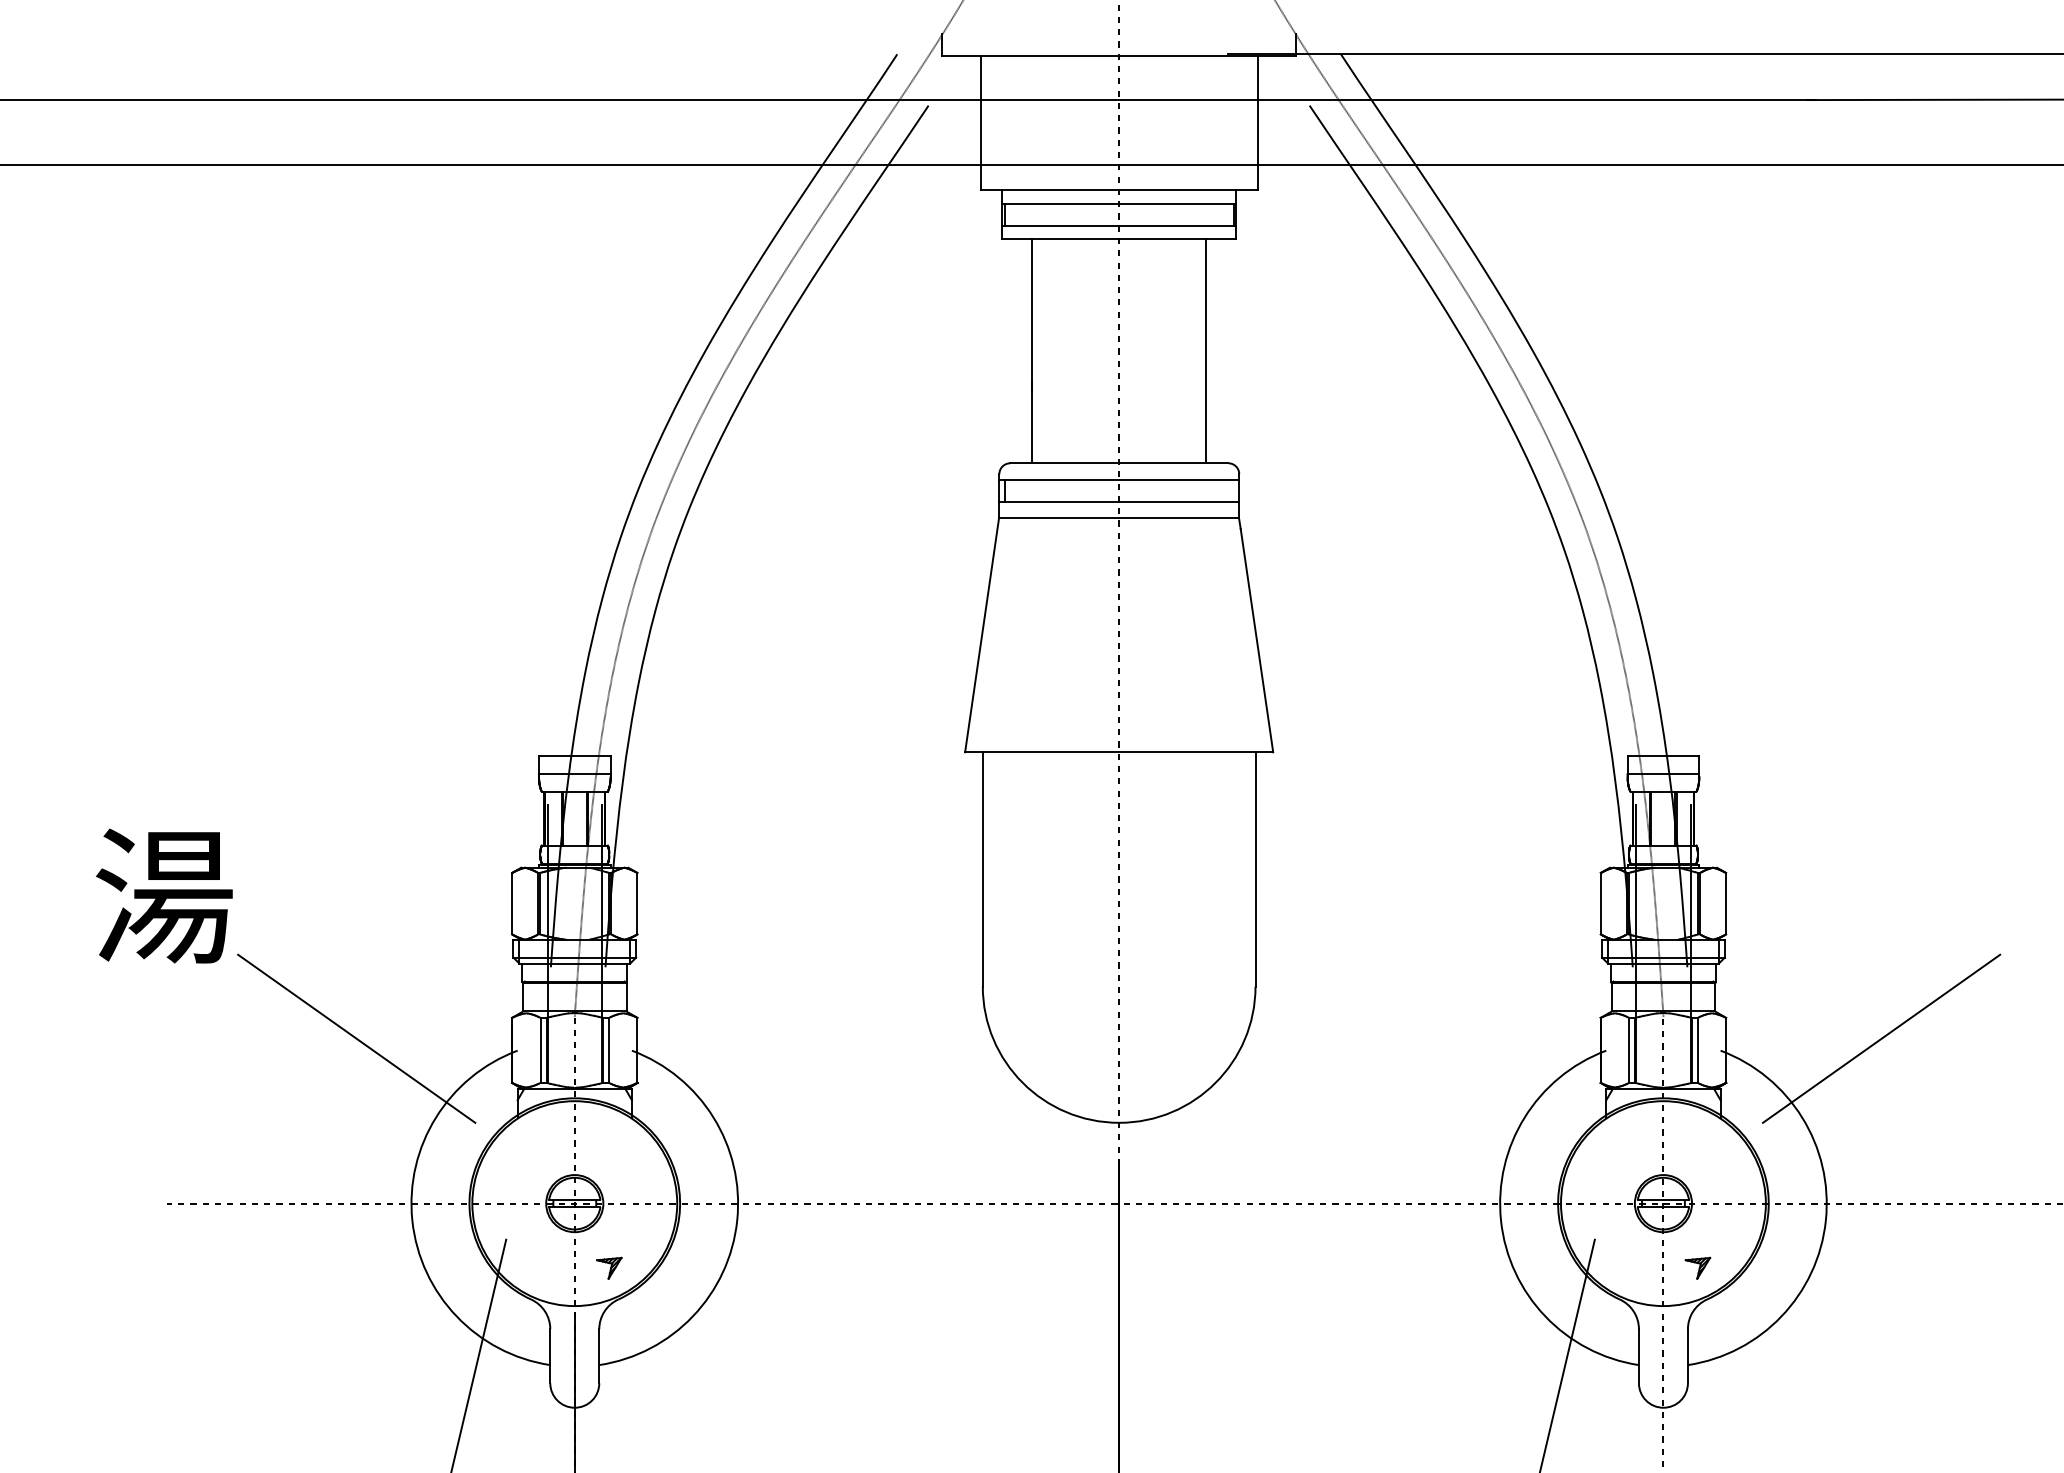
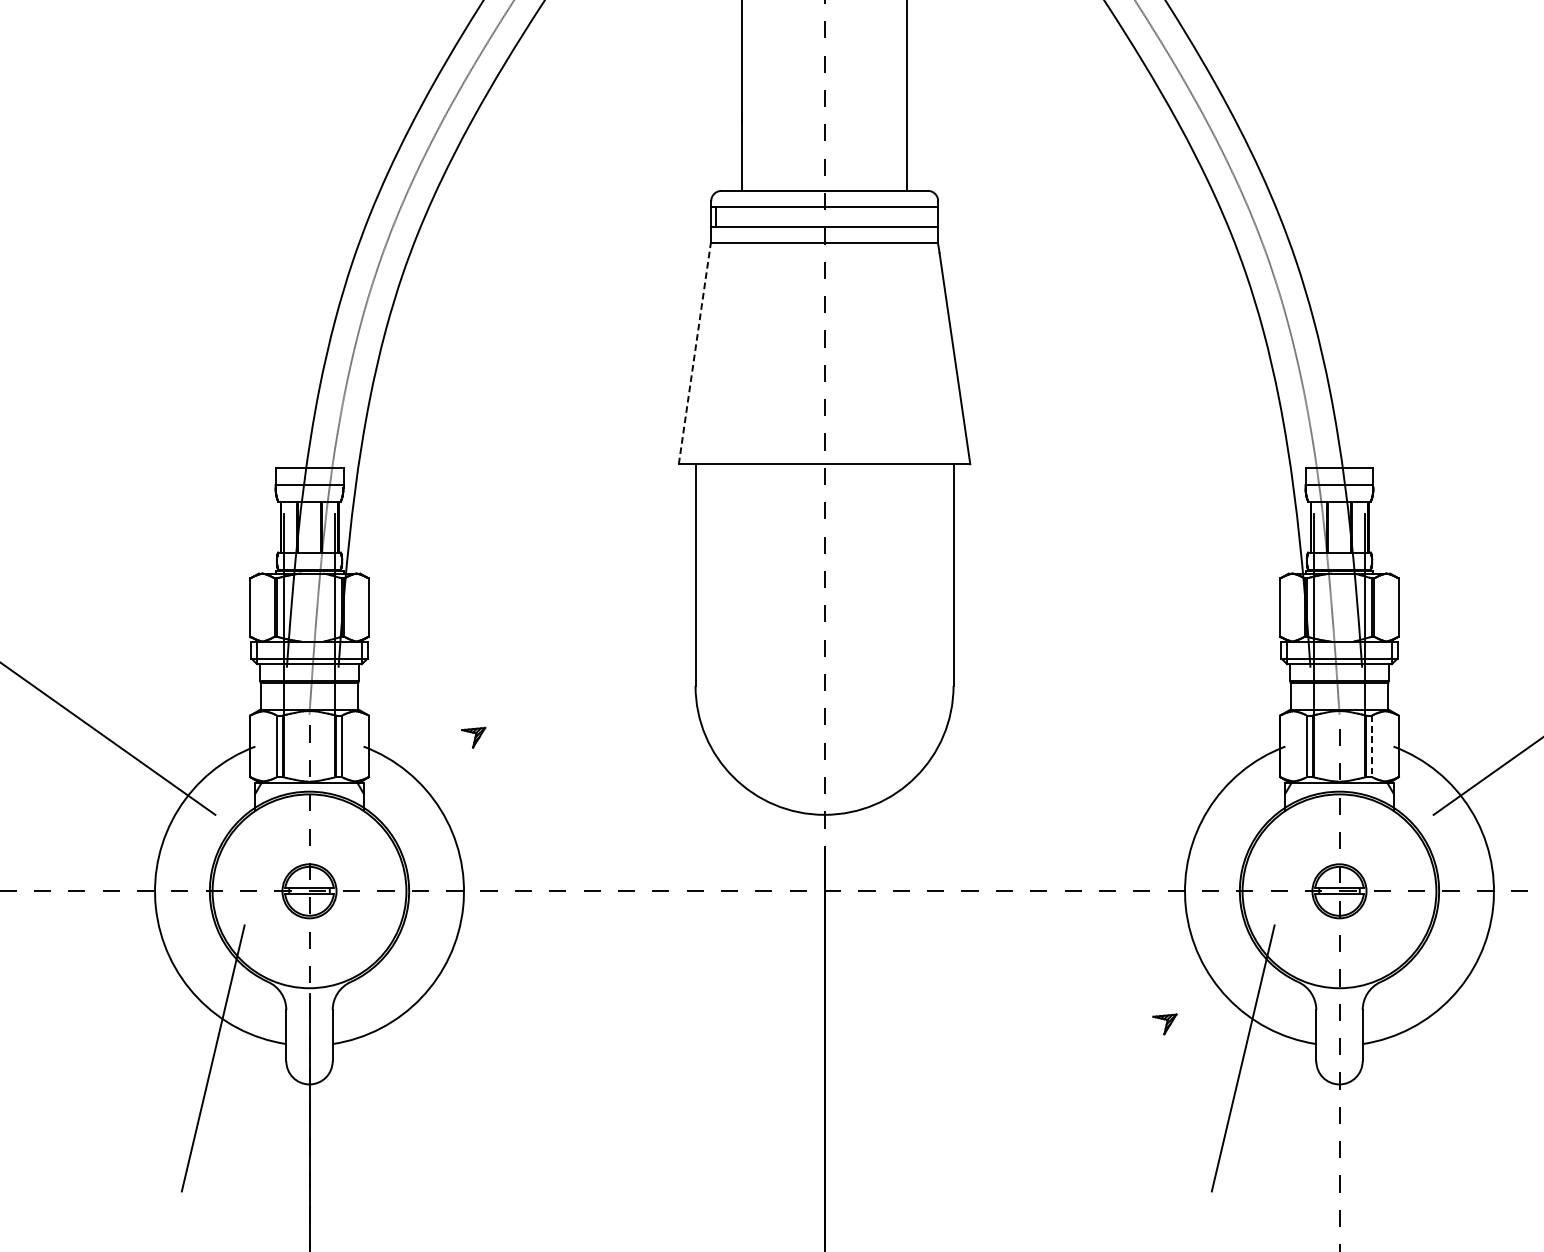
line: (982, 634) -> (695, 352), solid -> dashed
line: (1697, 1050) -> (1371, 746), solid -> dashed
part: (609, 1267) -> (473, 736), moved
part: (1697, 1267) -> (1164, 1023), moved

